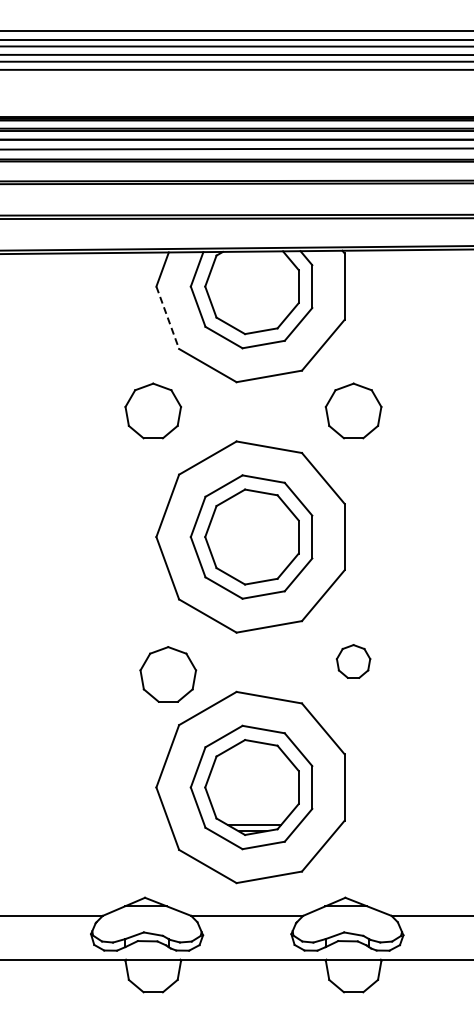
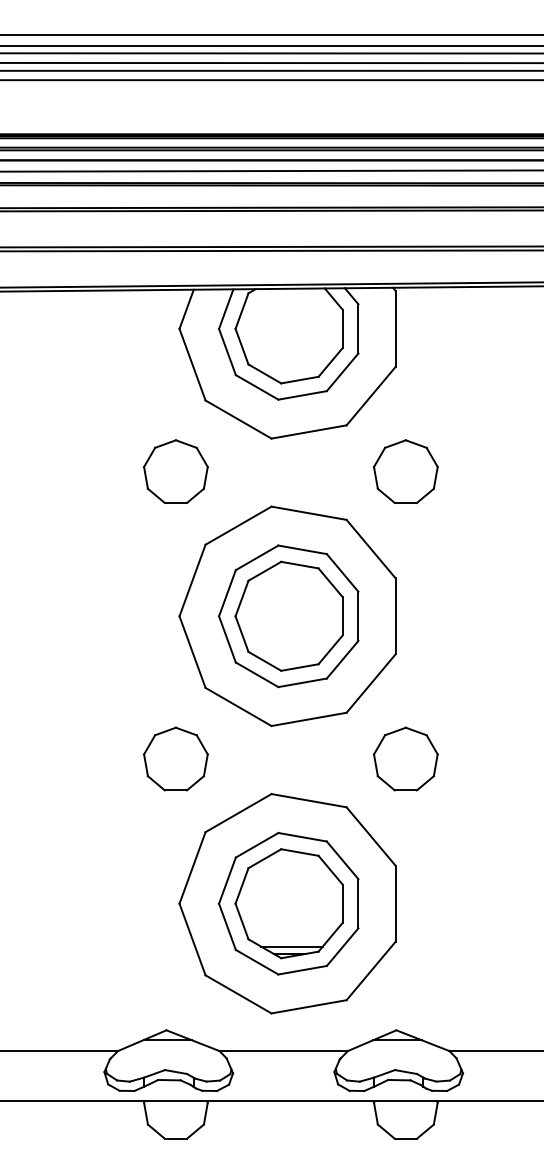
line: (167, 318) -> (192, 365), dashed -> solid
part: (353, 661) -> (405, 759), size x1.67
part: (168, 674) -> (176, 759), moved

